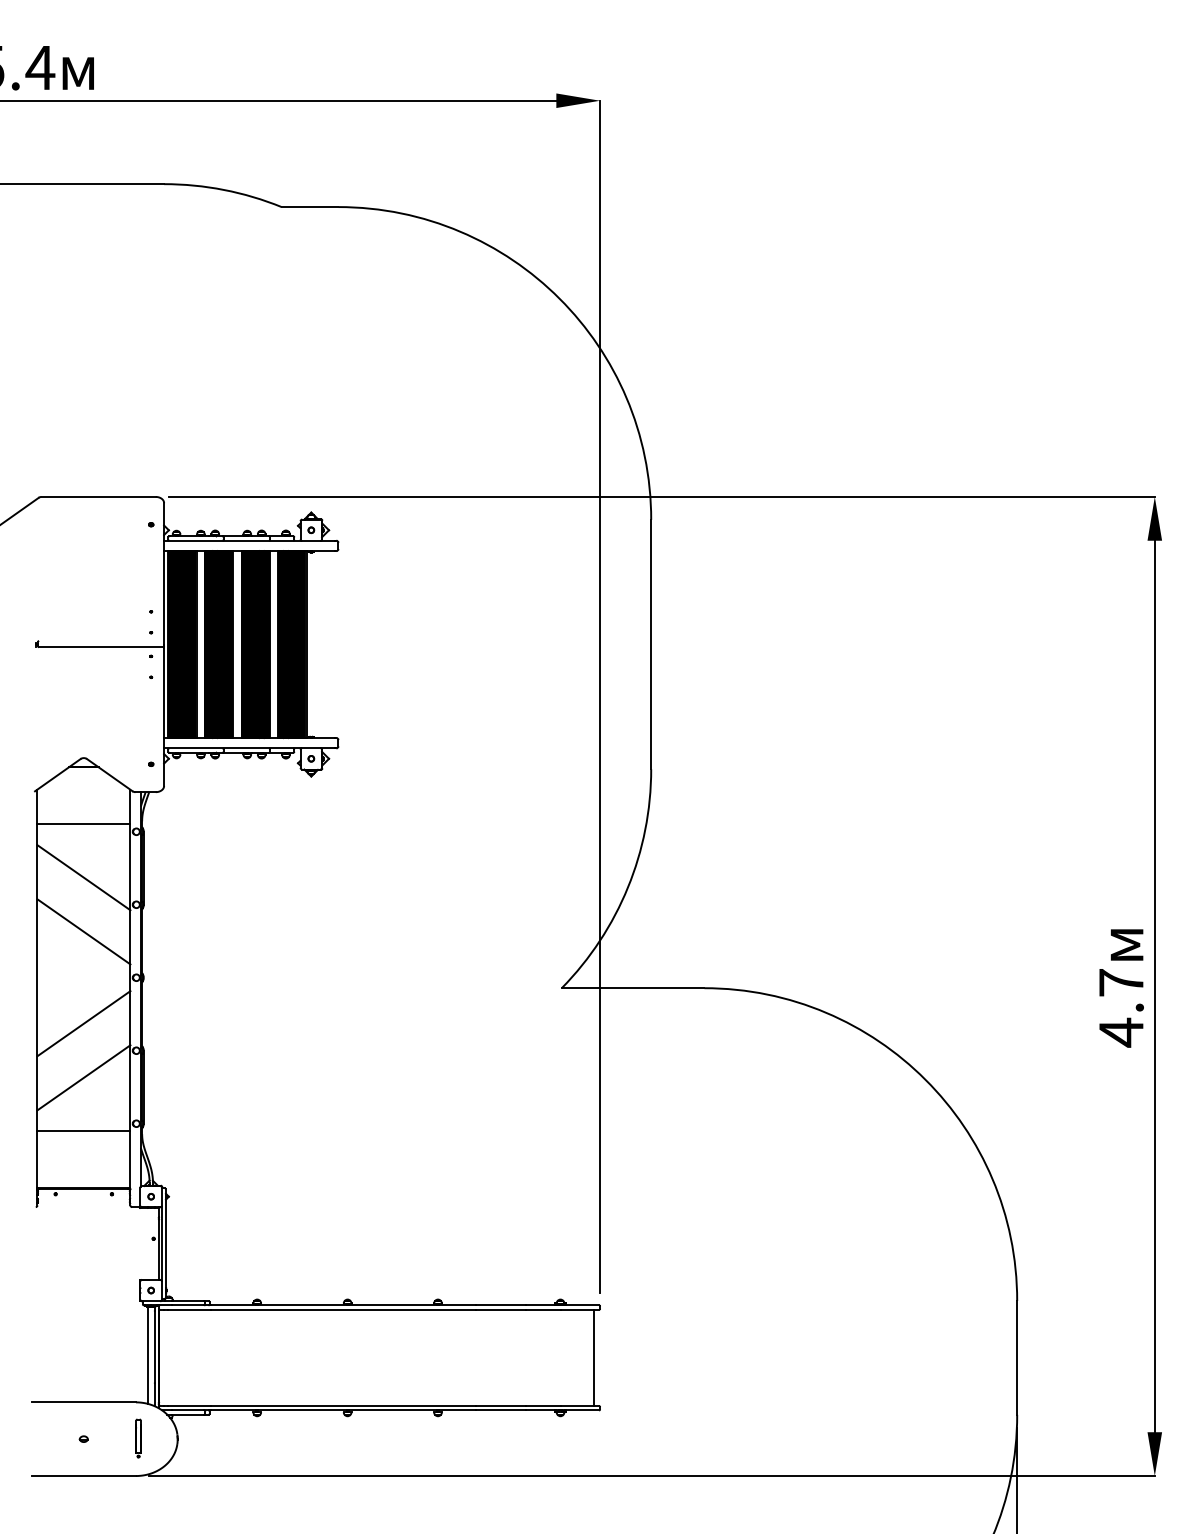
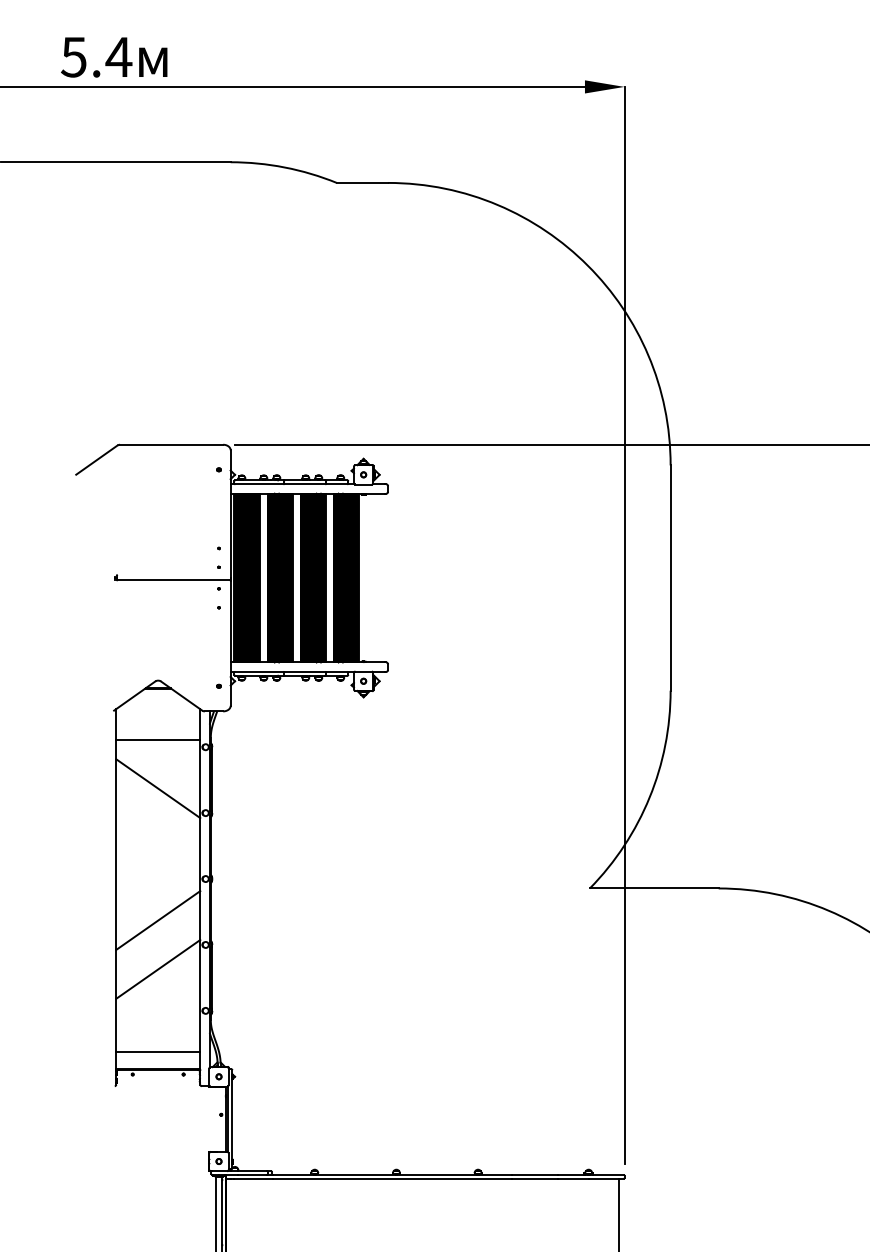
line: (83, 931) -> (157, 837), removed
line: (83, 1131) -> (157, 1052), moved

